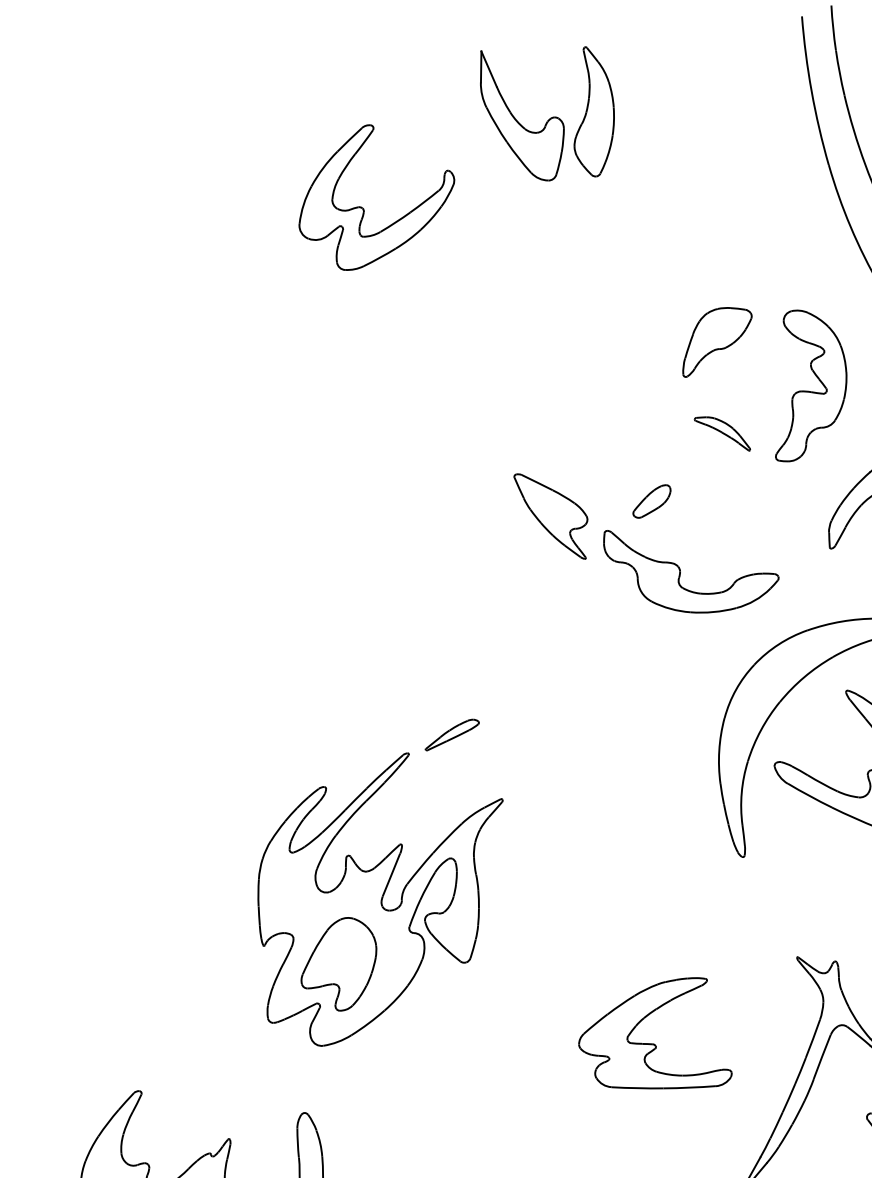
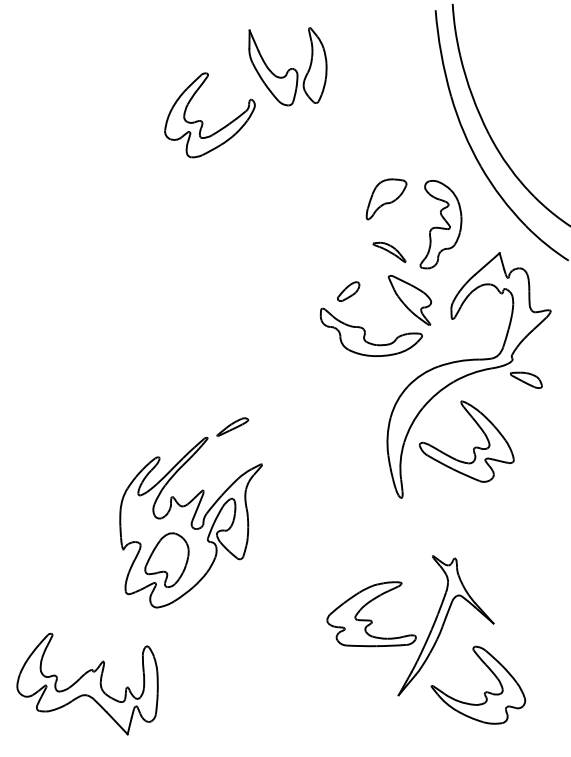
part: (363, 208) -> (202, 121), moved
part: (550, 516) -> (409, 300), moved
part: (655, 1033) -> (371, 614), moved

